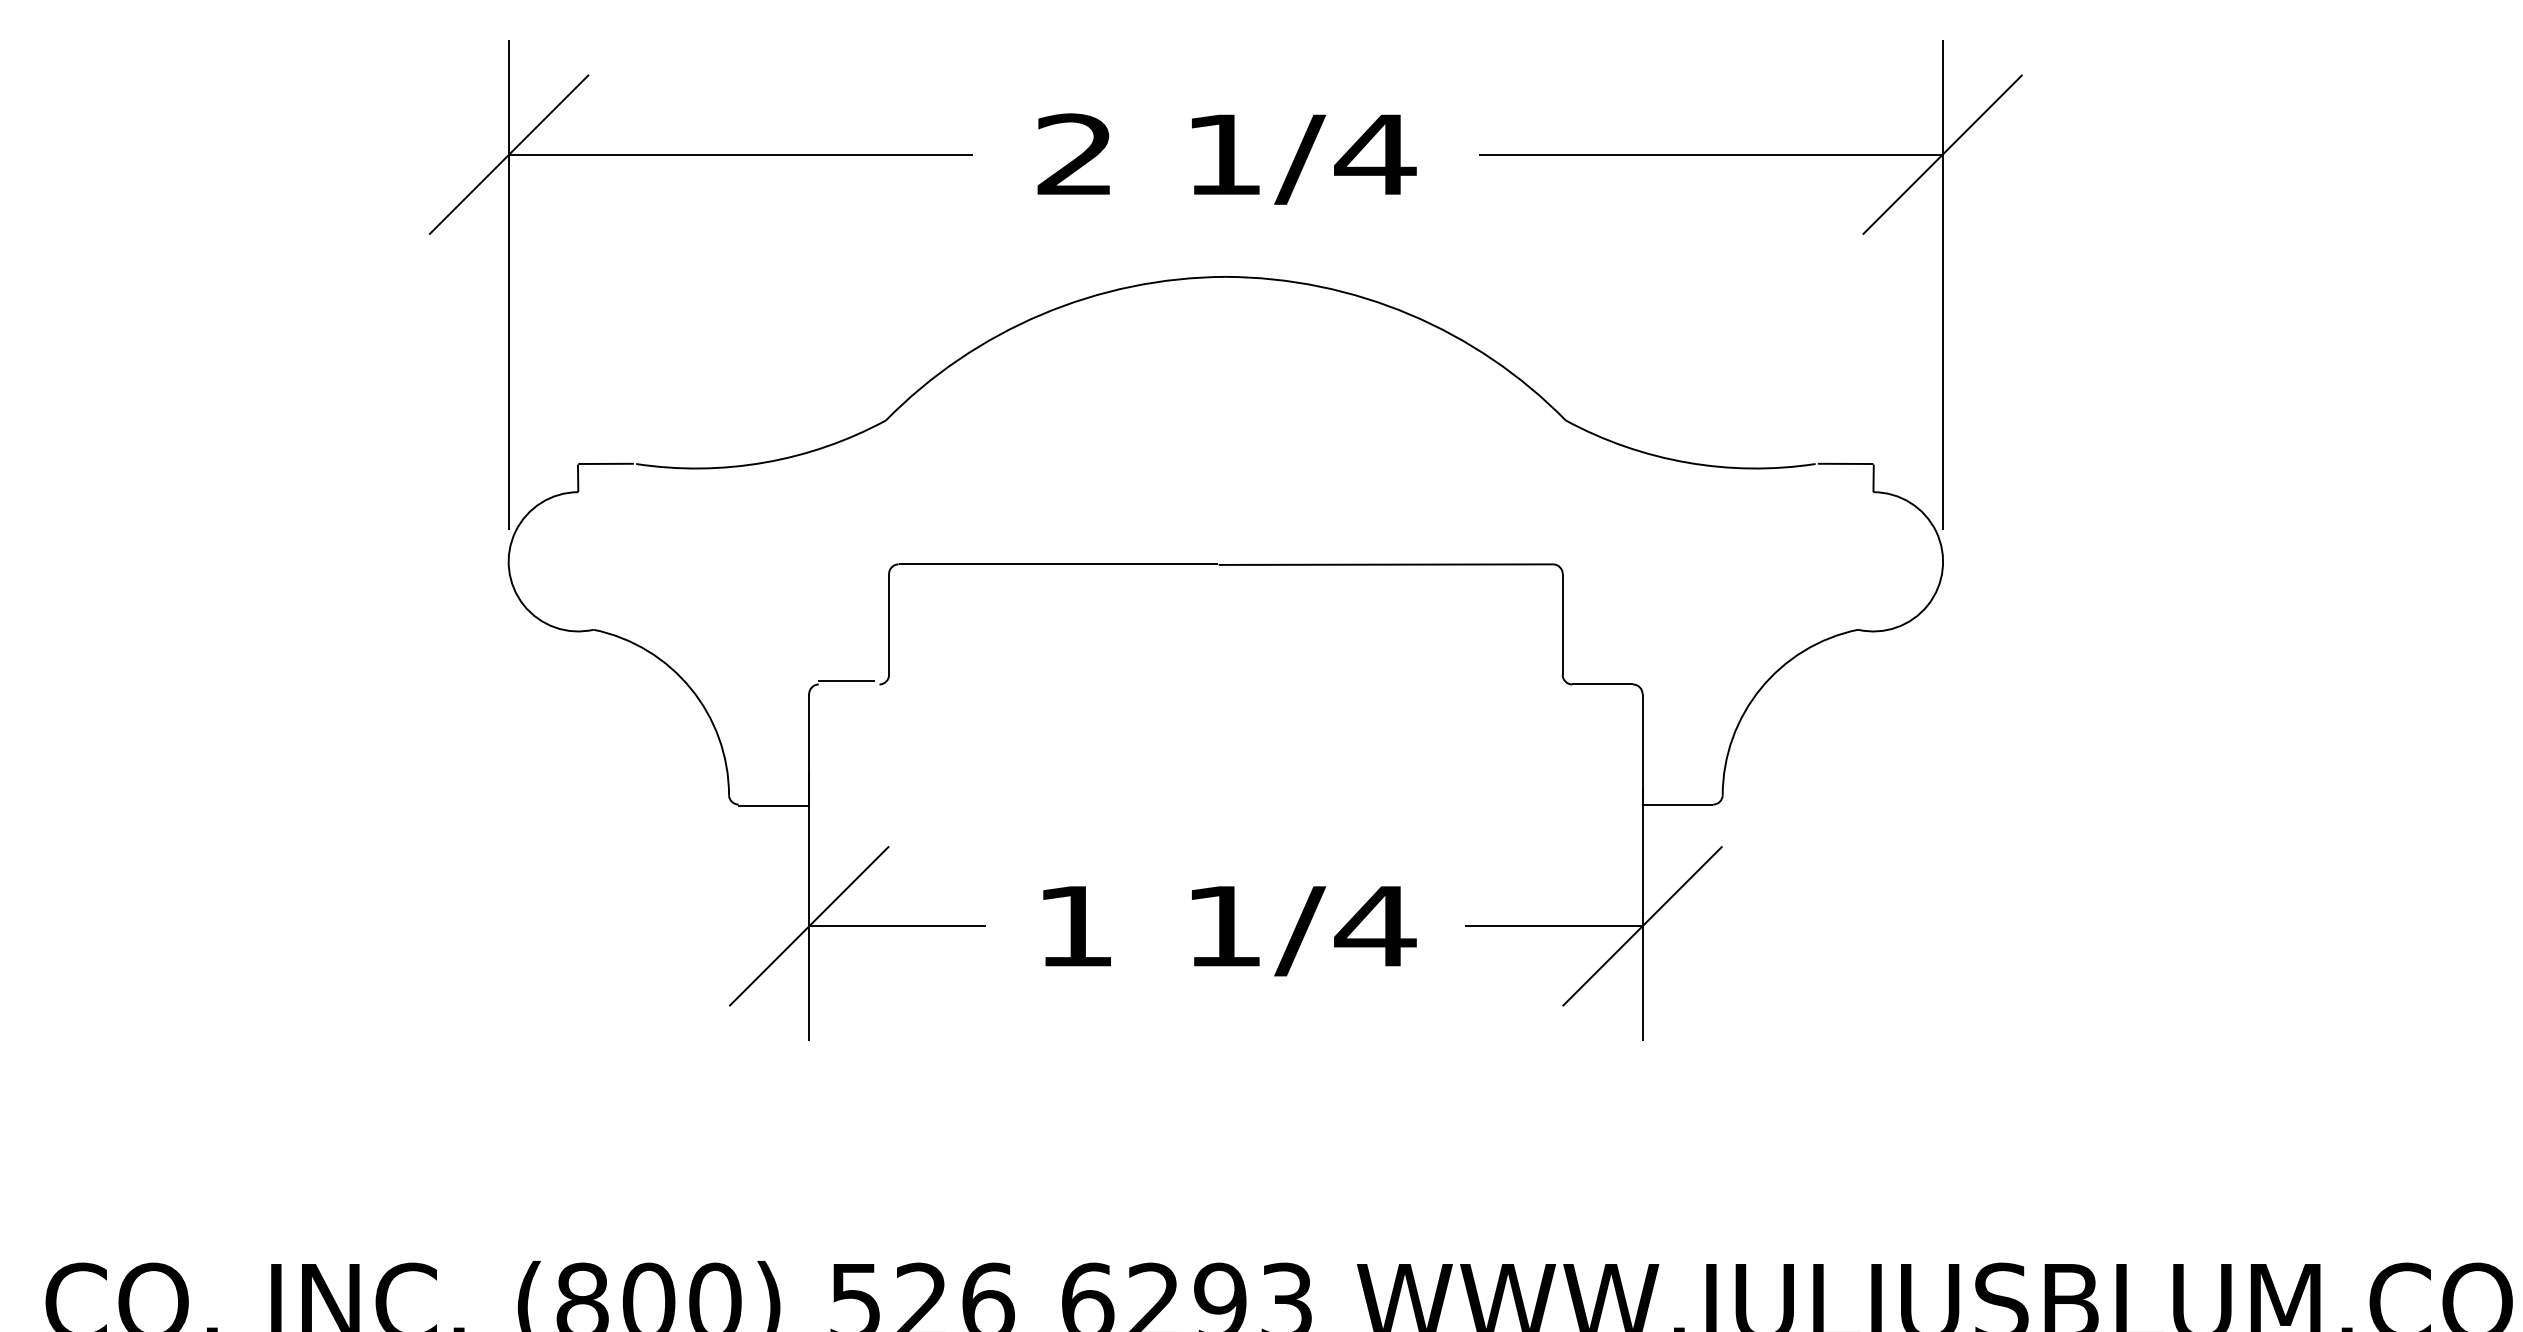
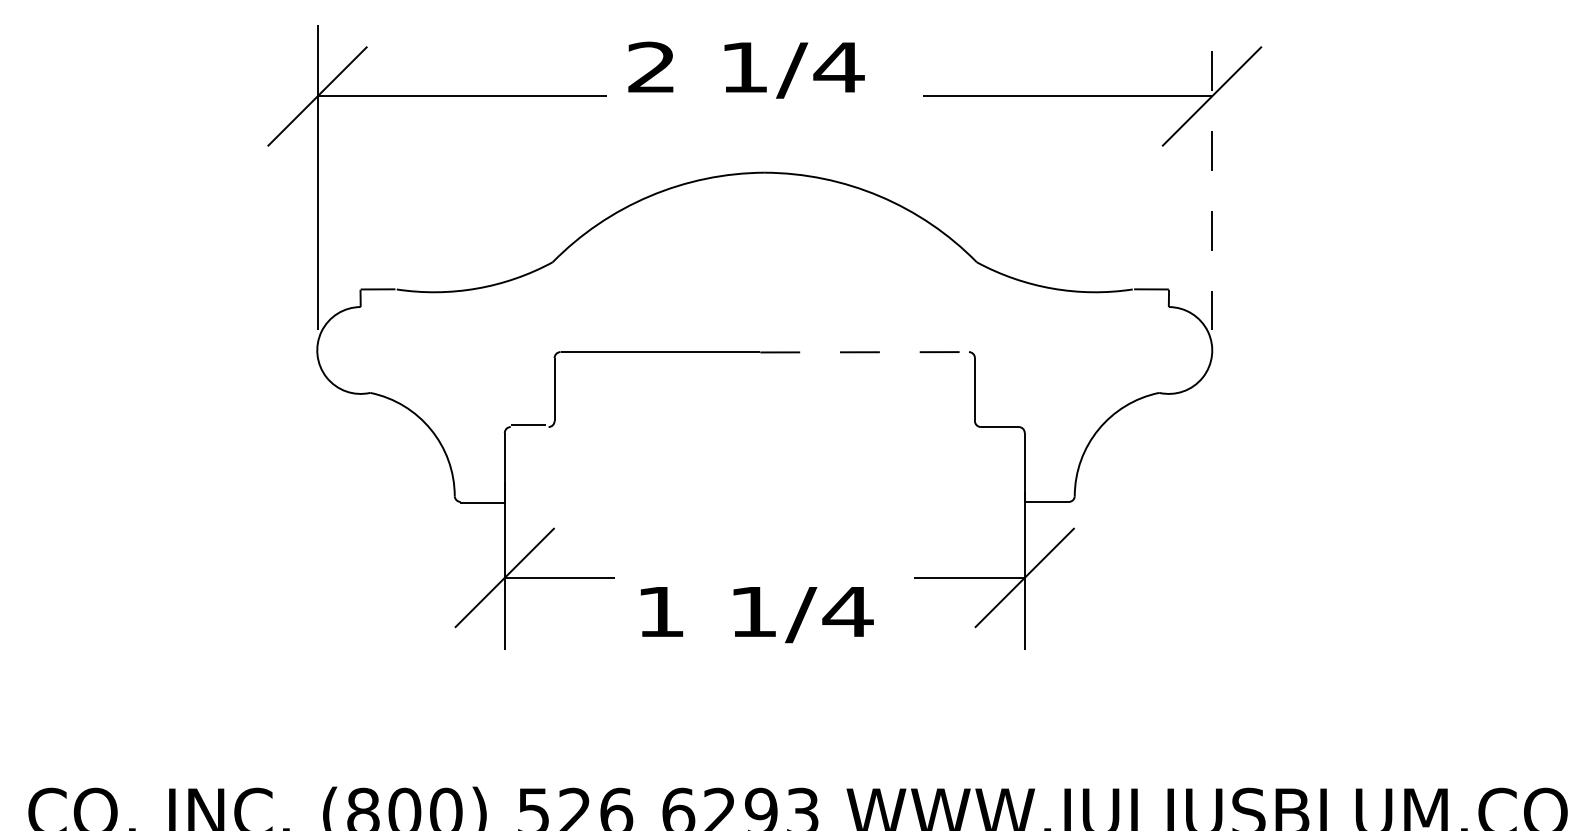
text: (1227, 157) -> (746, 69), moved
line: (1943, 284) -> (1212, 177), solid -> dashed
line: (1387, 565) -> (865, 352), solid -> dashed
text: (1228, 932) -> (756, 615), moved

